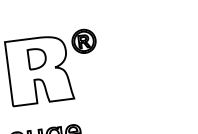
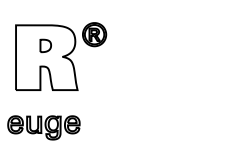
part: (36, 58) -> (45, 45), size x0.62

